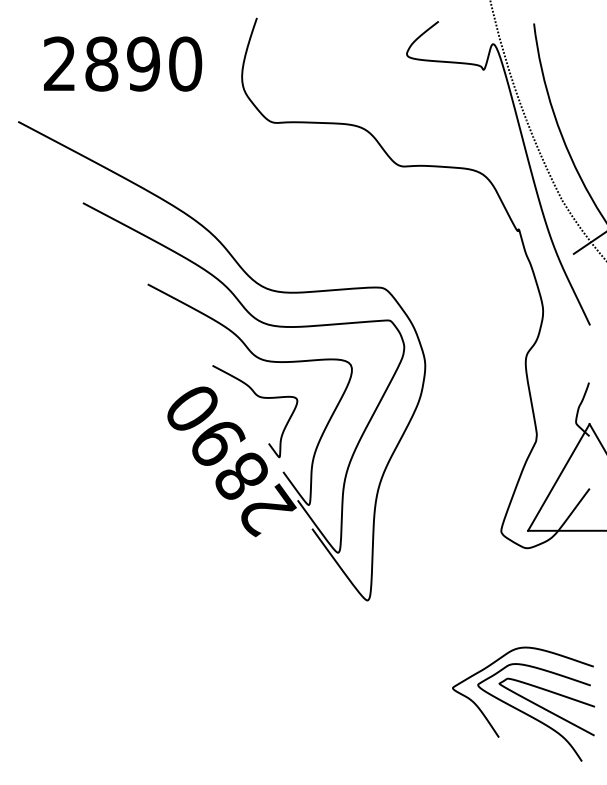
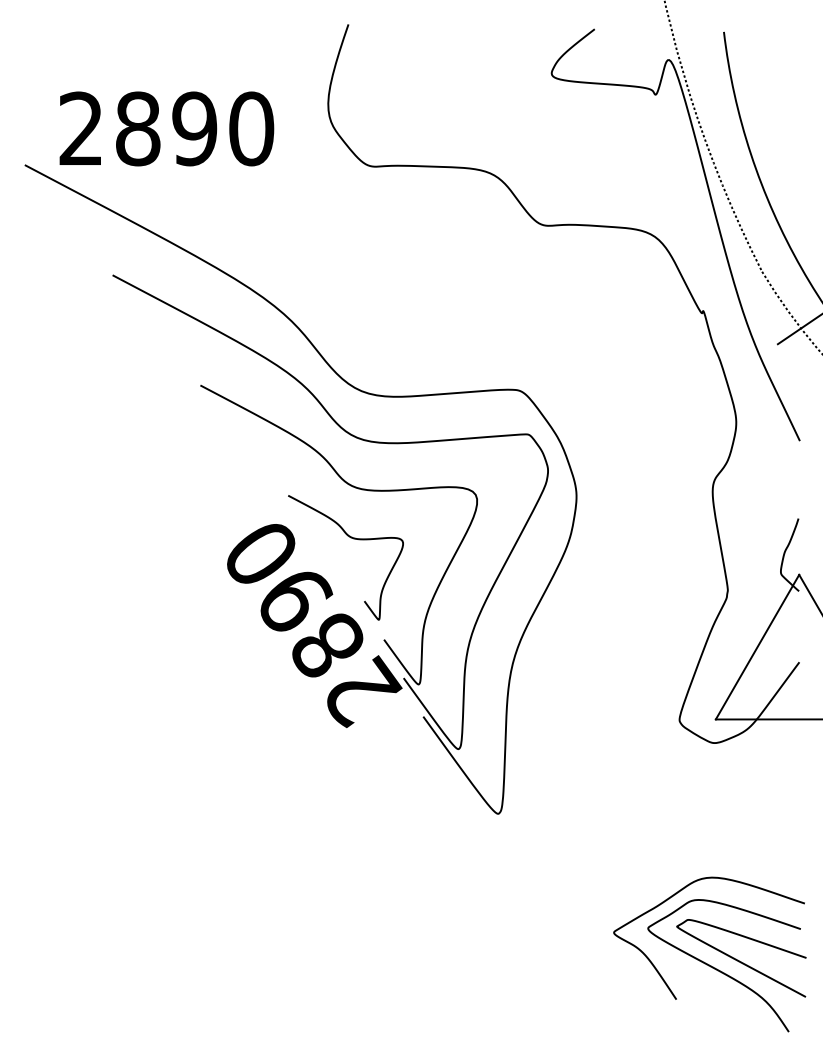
text: (122, 63) -> (166, 128), moved

